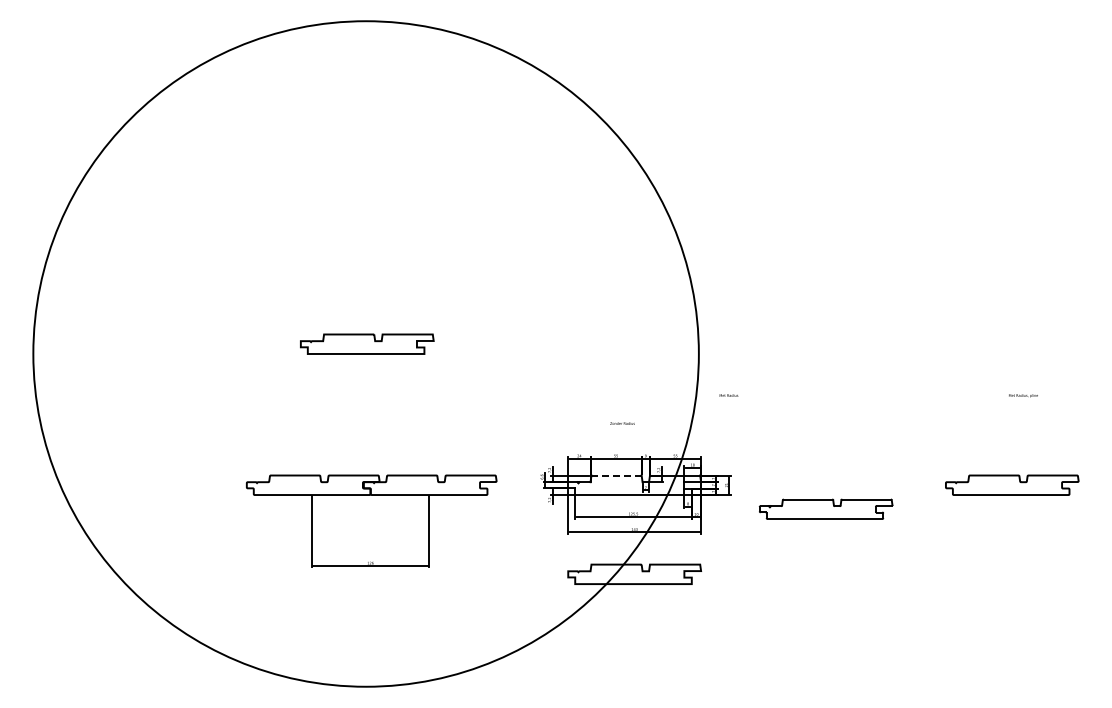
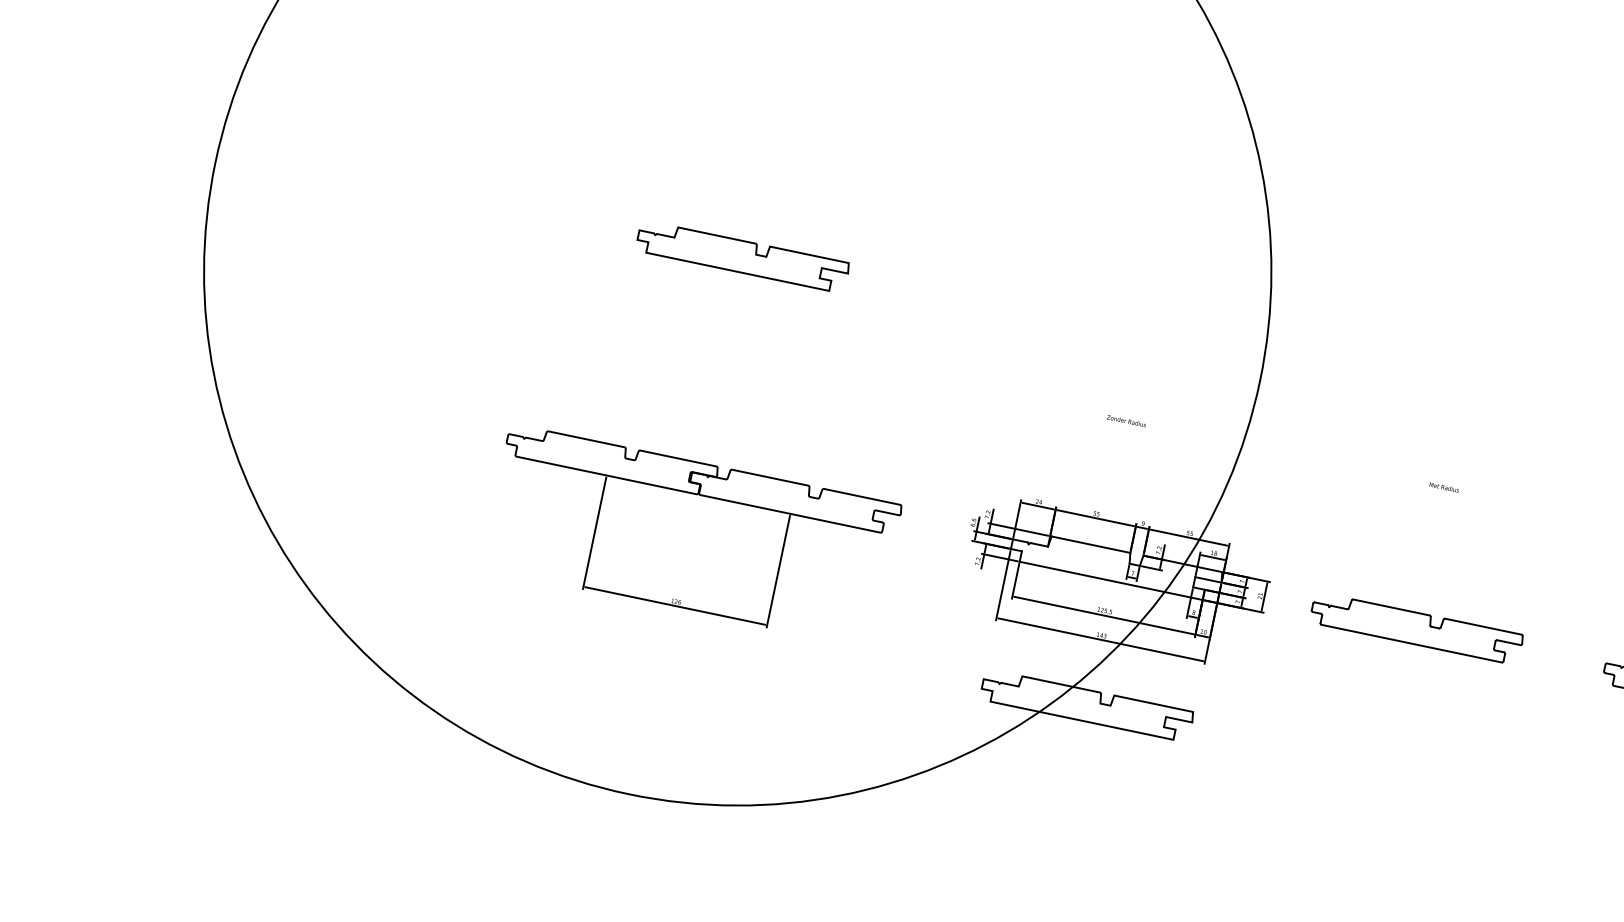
text: (728, 395) -> (1443, 487), moved
text: (622, 423) -> (1126, 421), moved
line: (617, 475) -> (1092, 545), dashed -> solid
part: (825, 508) -> (1416, 627), moved

